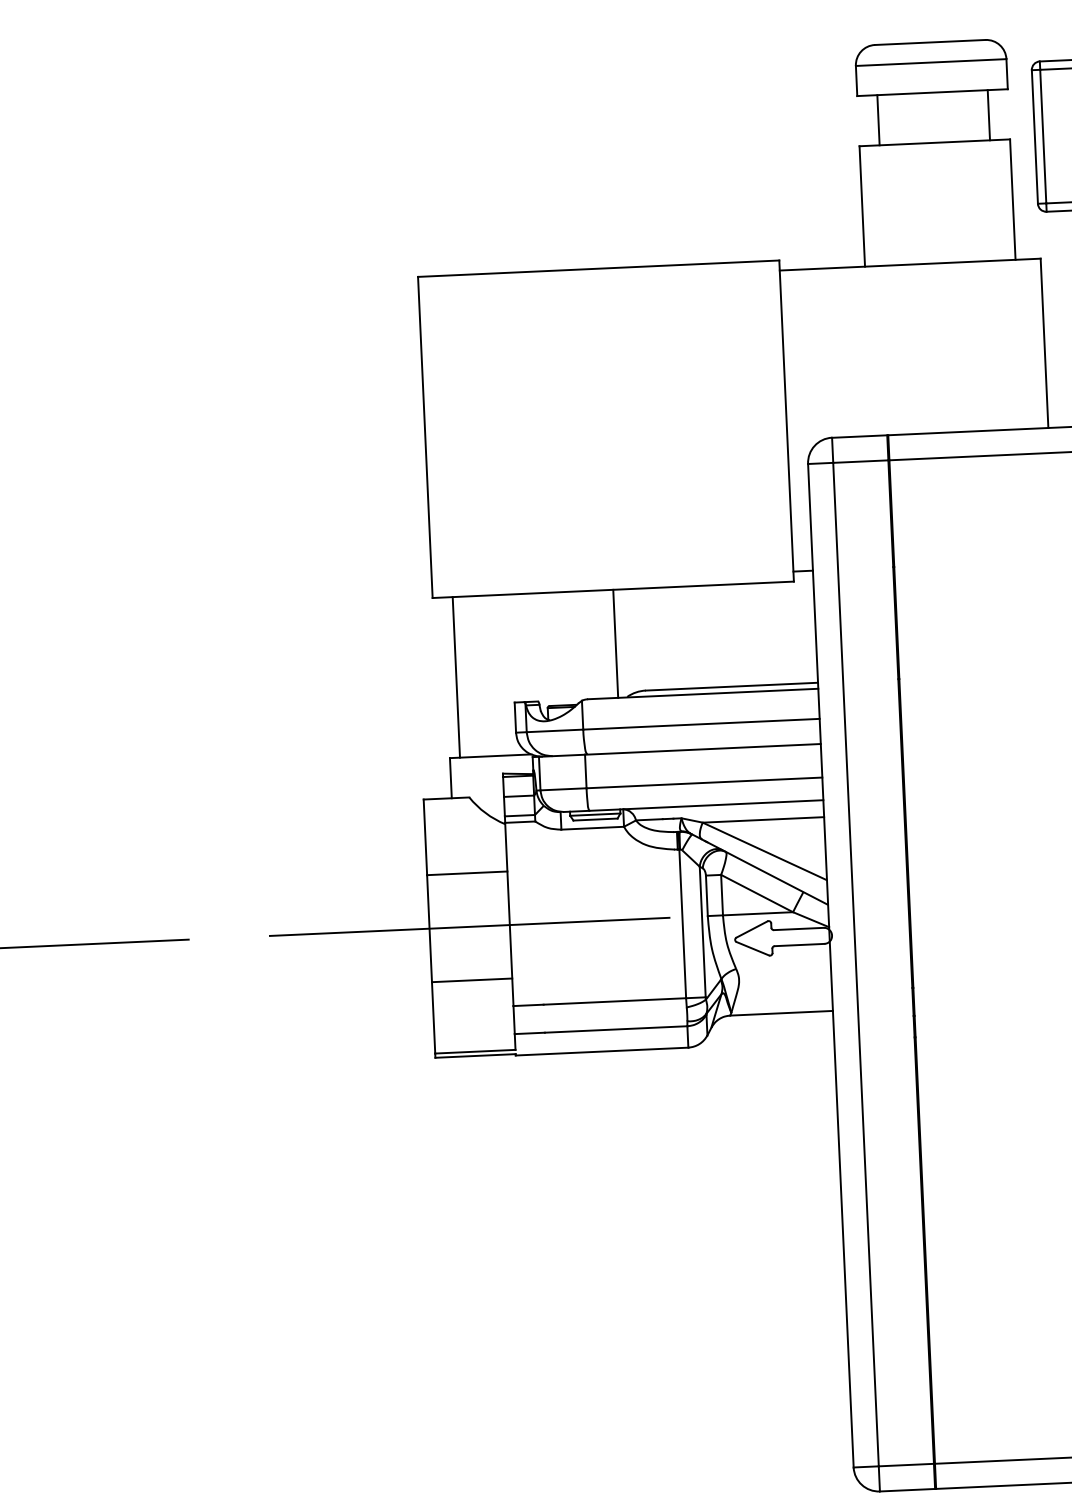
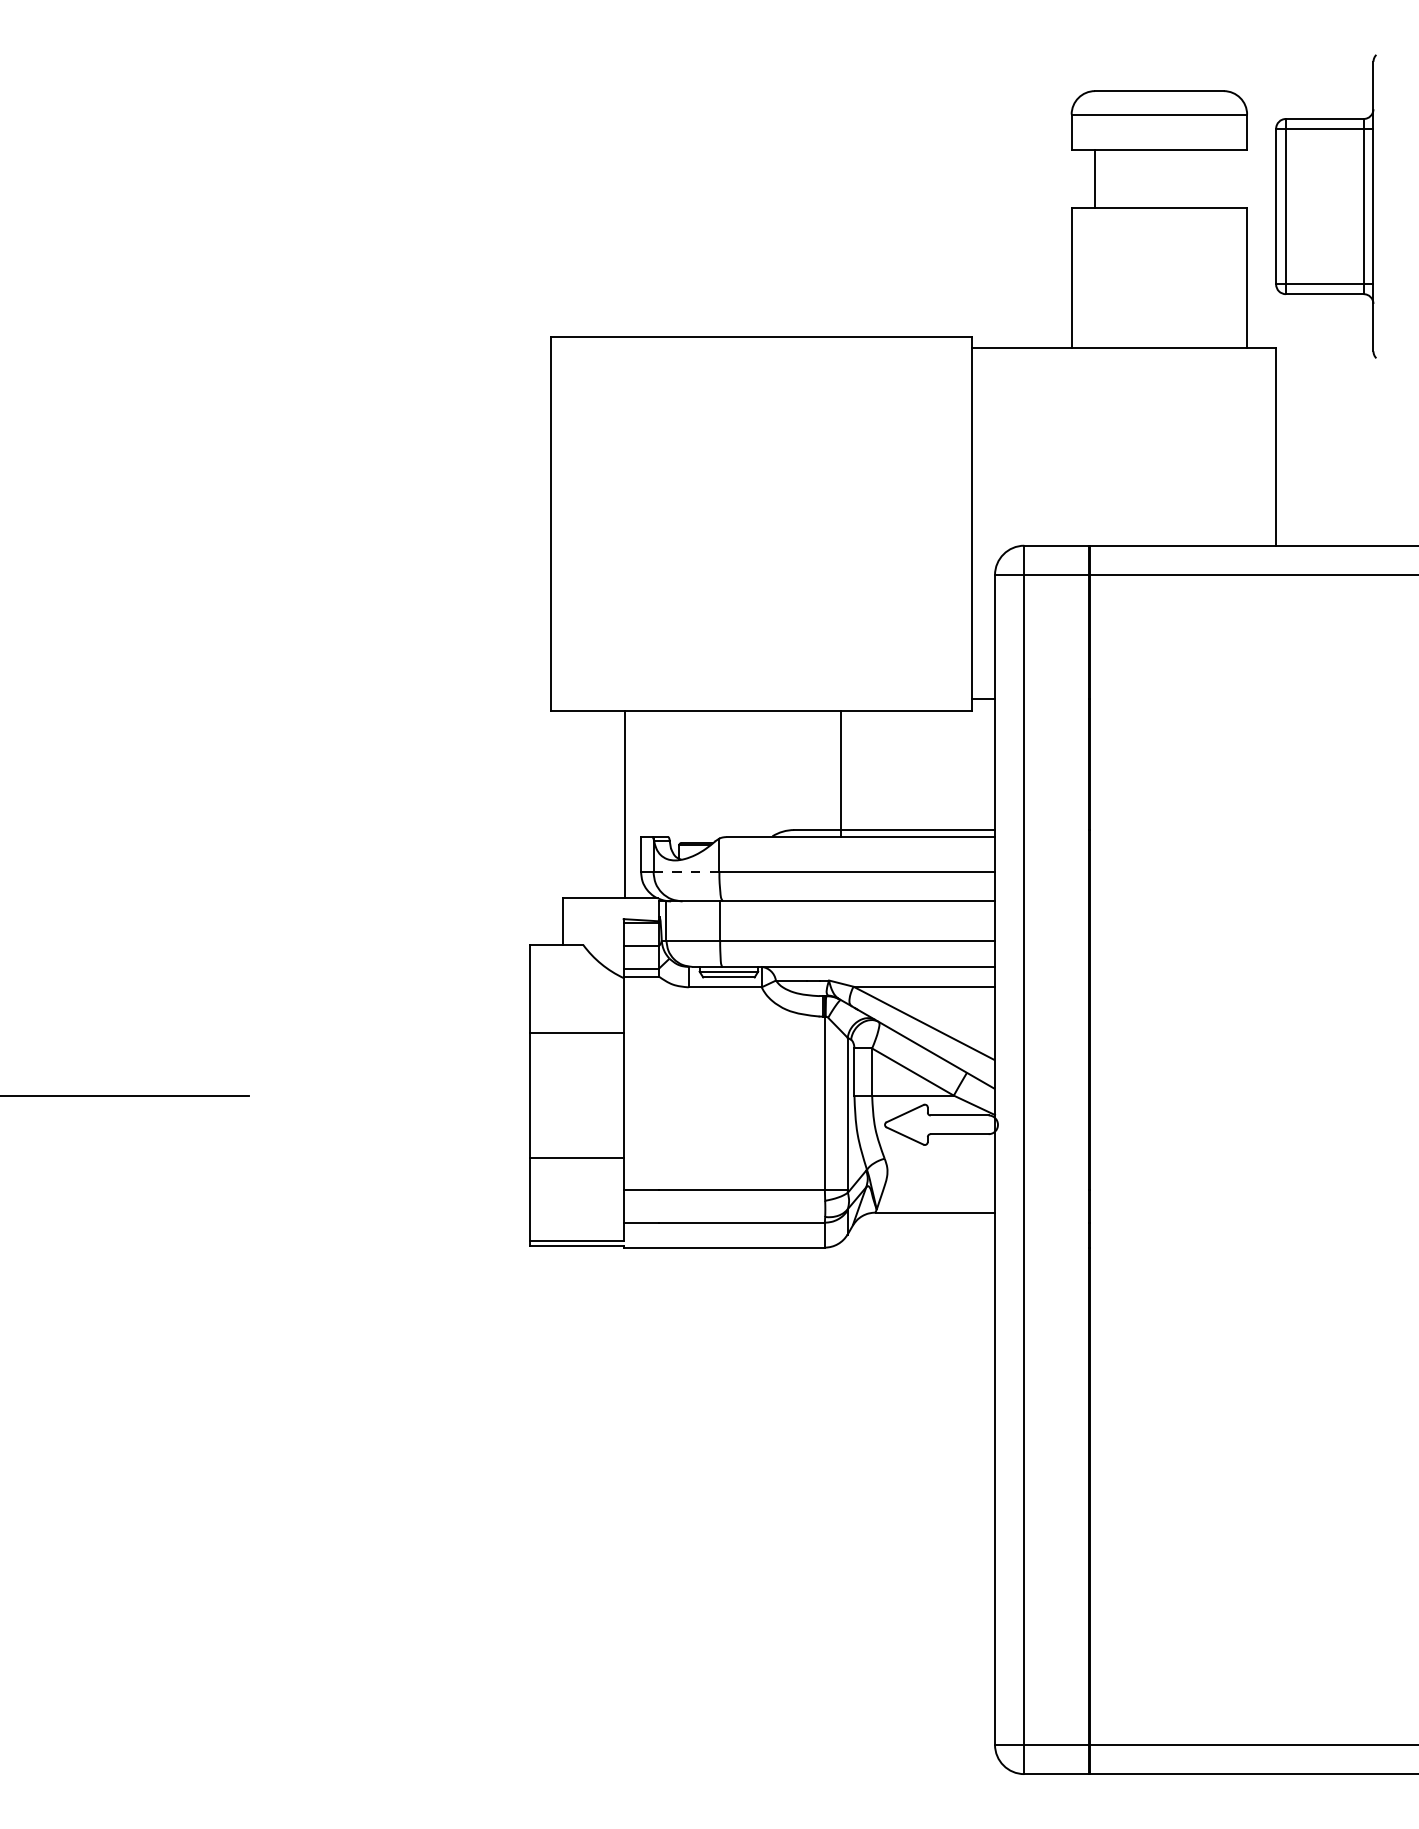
line: (988, 114) -> (1223, 178), removed
line: (615, 644) -> (840, 774), moved
line: (456, 677) -> (624, 804), moved
line: (555, 731) -> (686, 872), solid -> dashed
line: (469, 926) -> (576, 1095), removed

